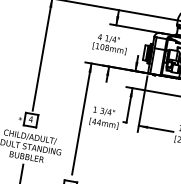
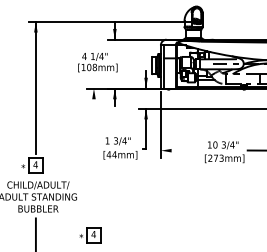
text: (110, 44) -> (97, 62), moved
line: (81, 118) -> (93, 153), removed
line: (155, 128) -> (180, 150), removed

